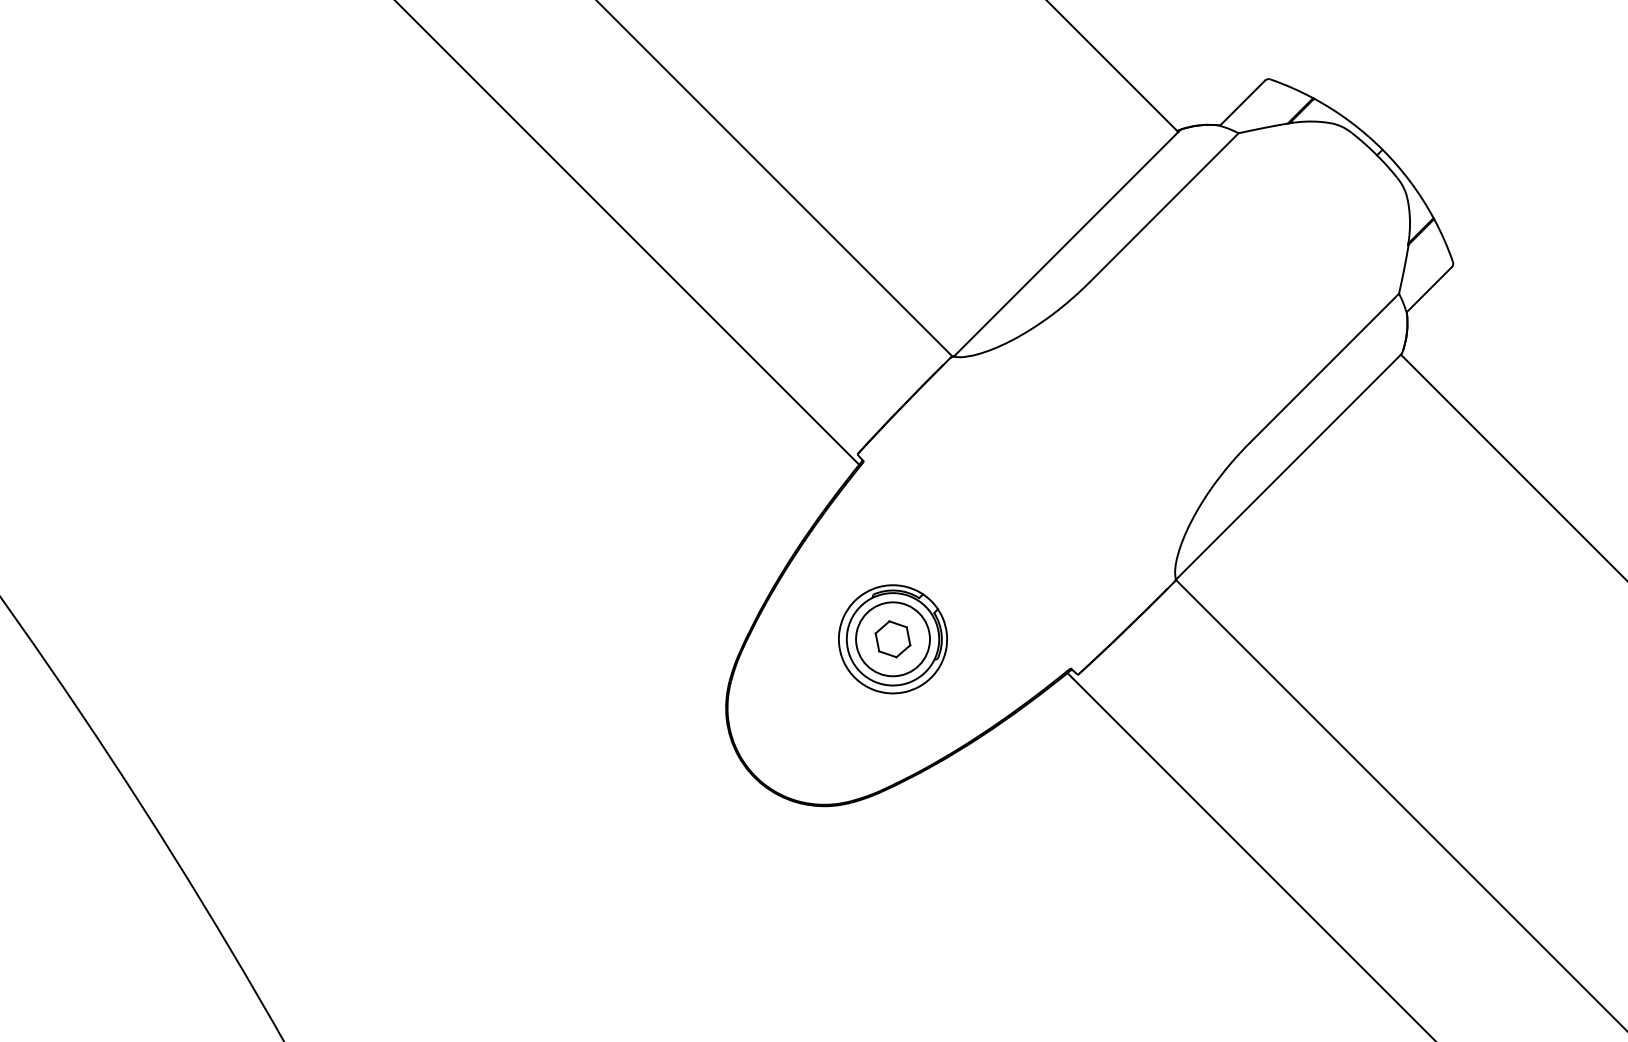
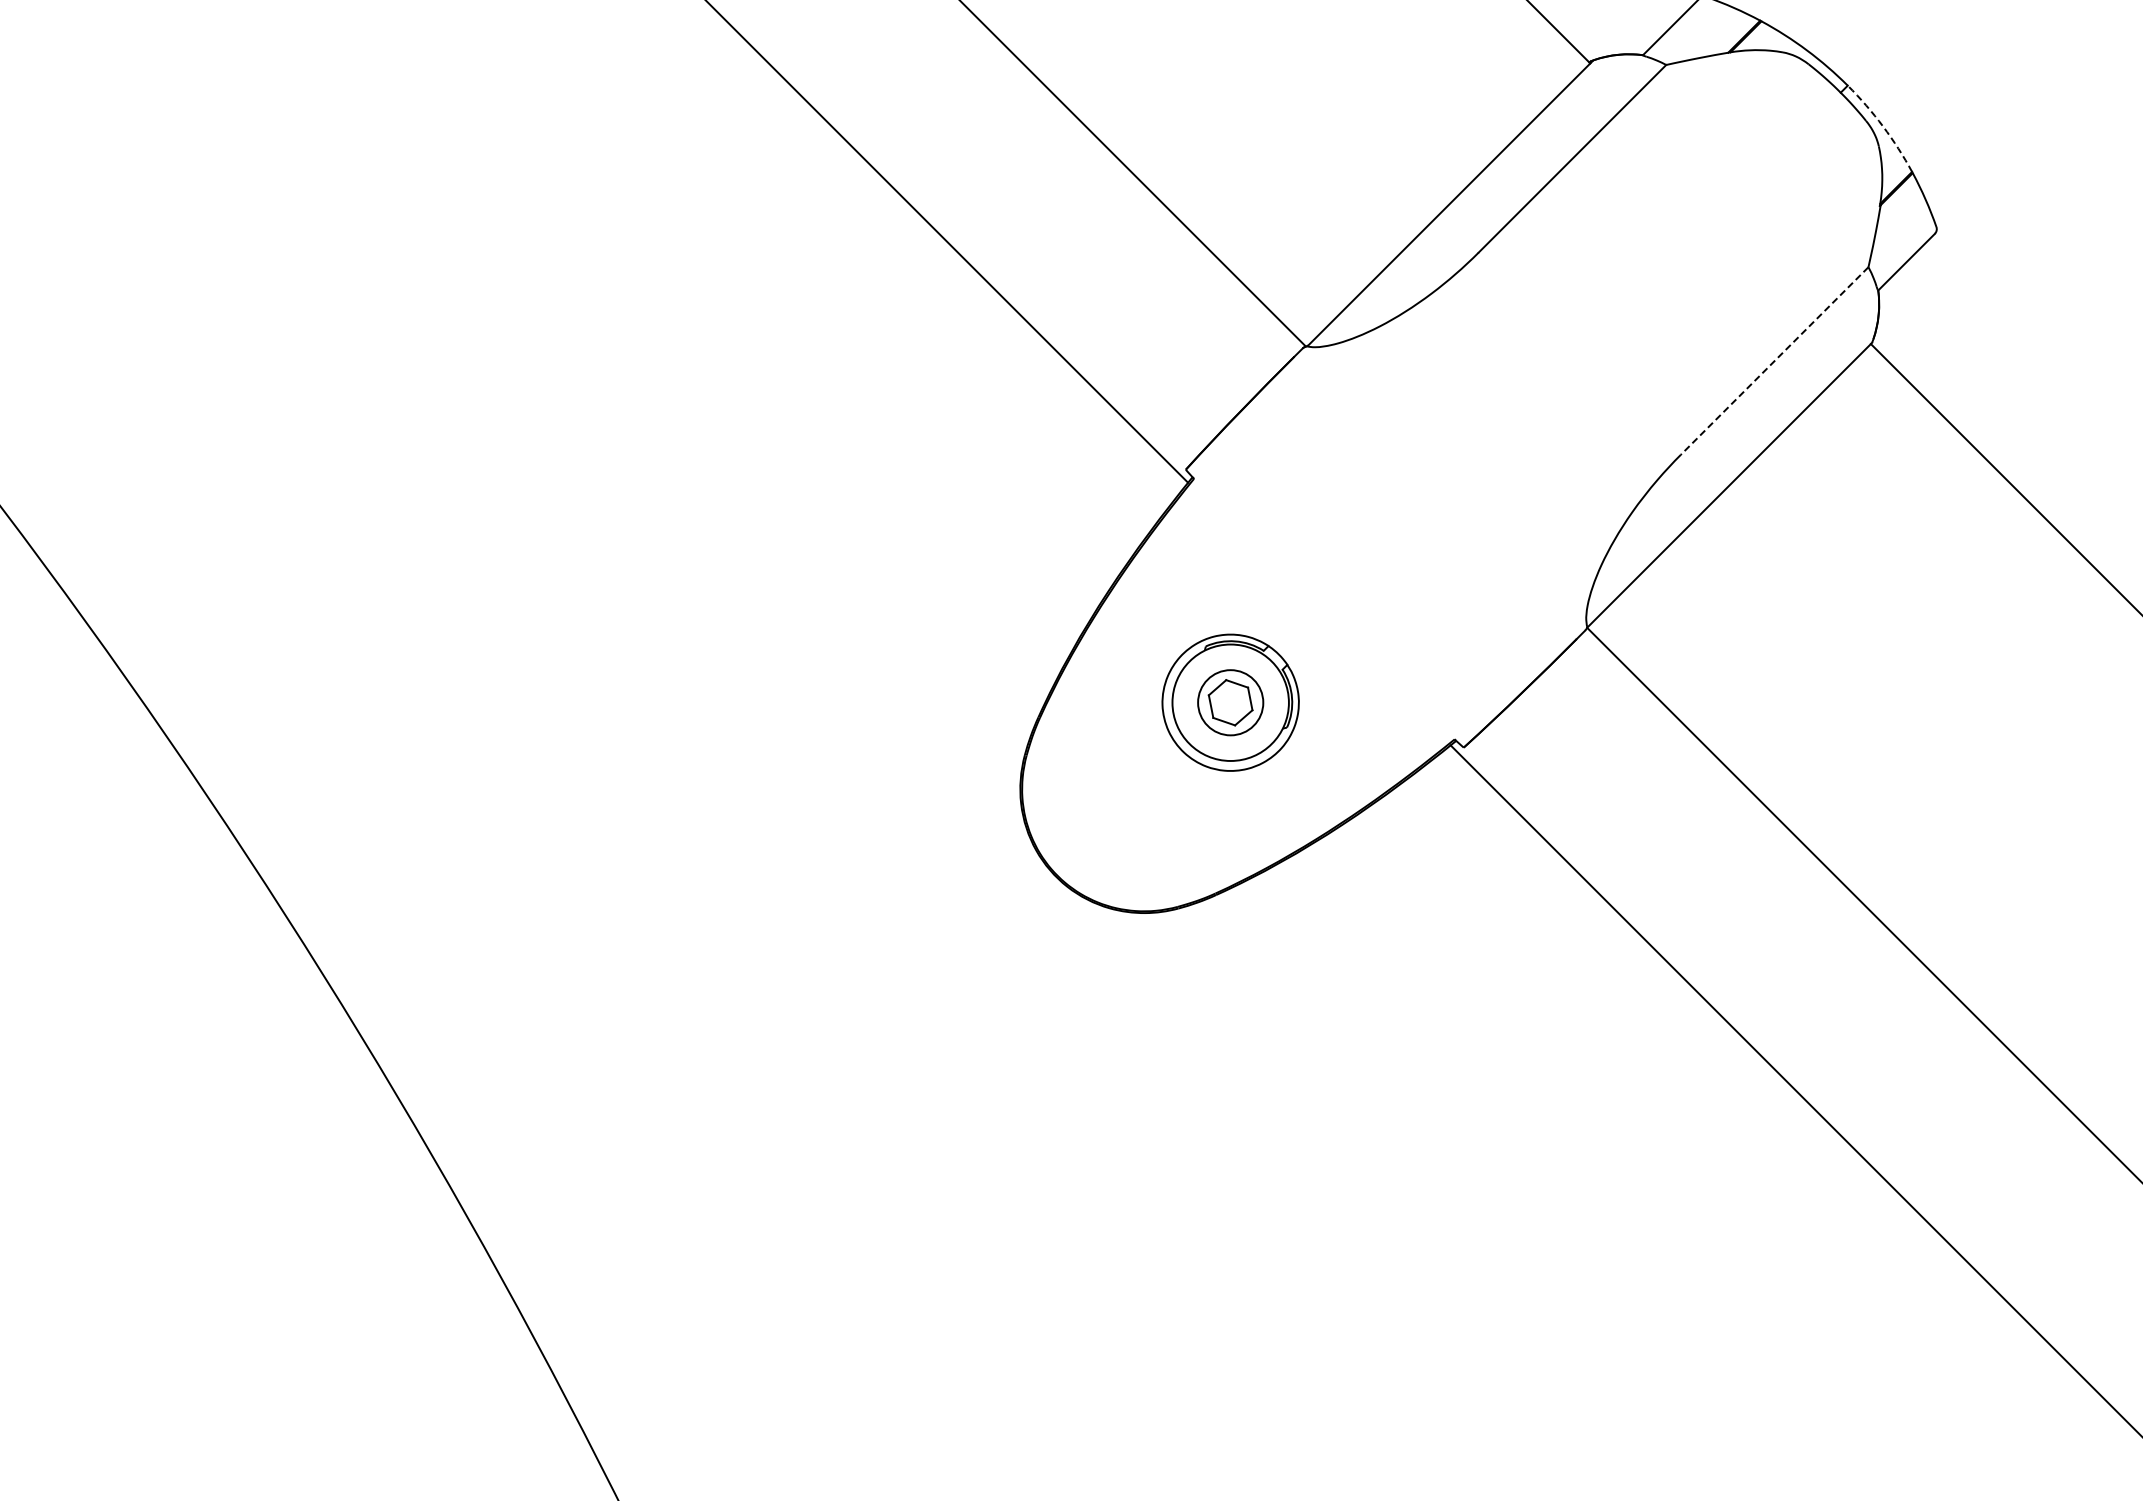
arc: (1410, 182) -> (1883, 126), solid -> dashed
line: (1324, 367) -> (1774, 360), solid -> dashed
circle: (892, 639) -> (1230, 702), size x0.7

